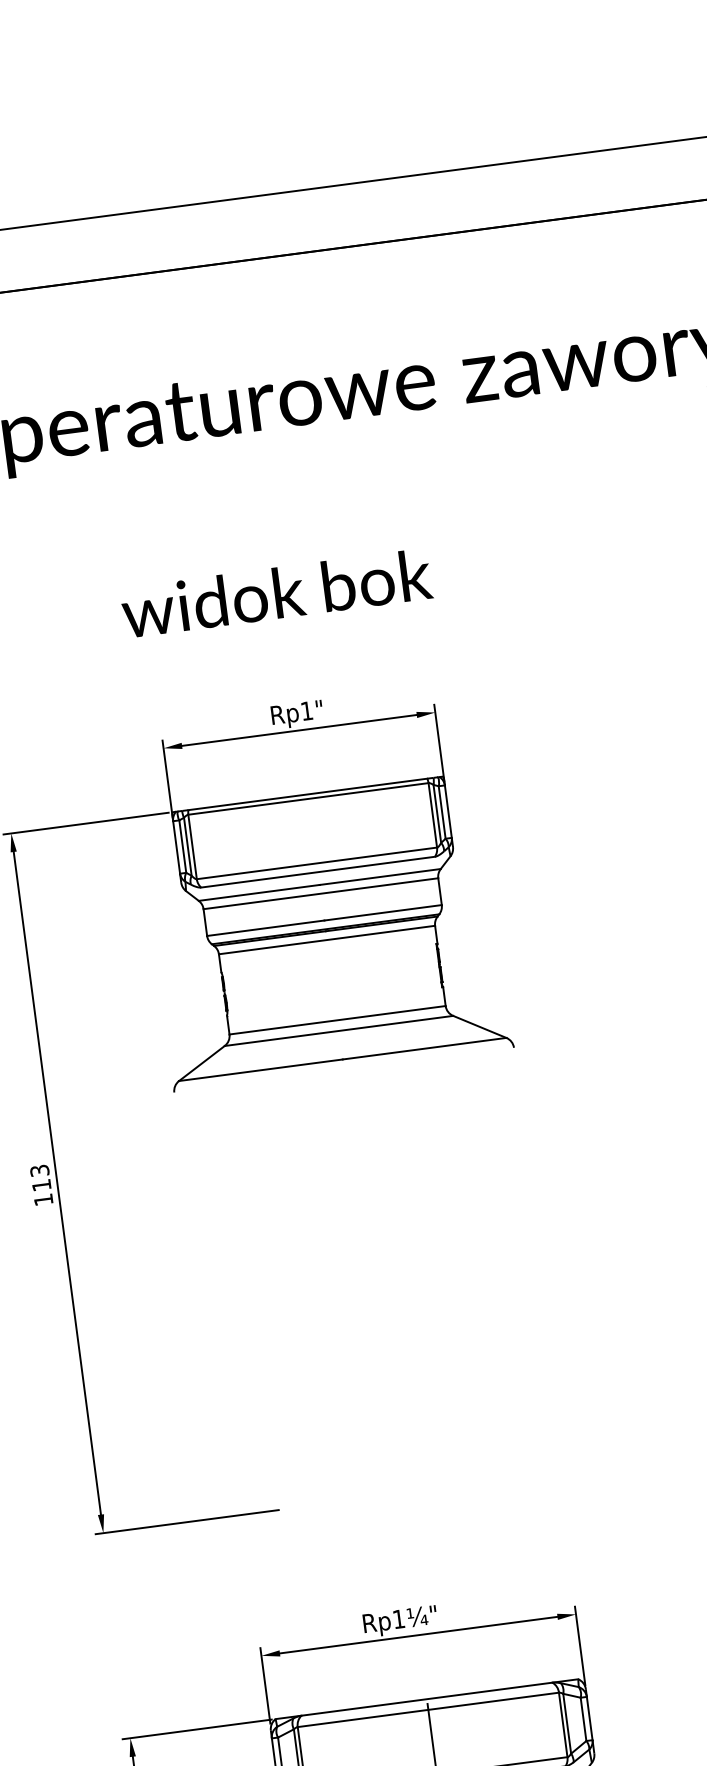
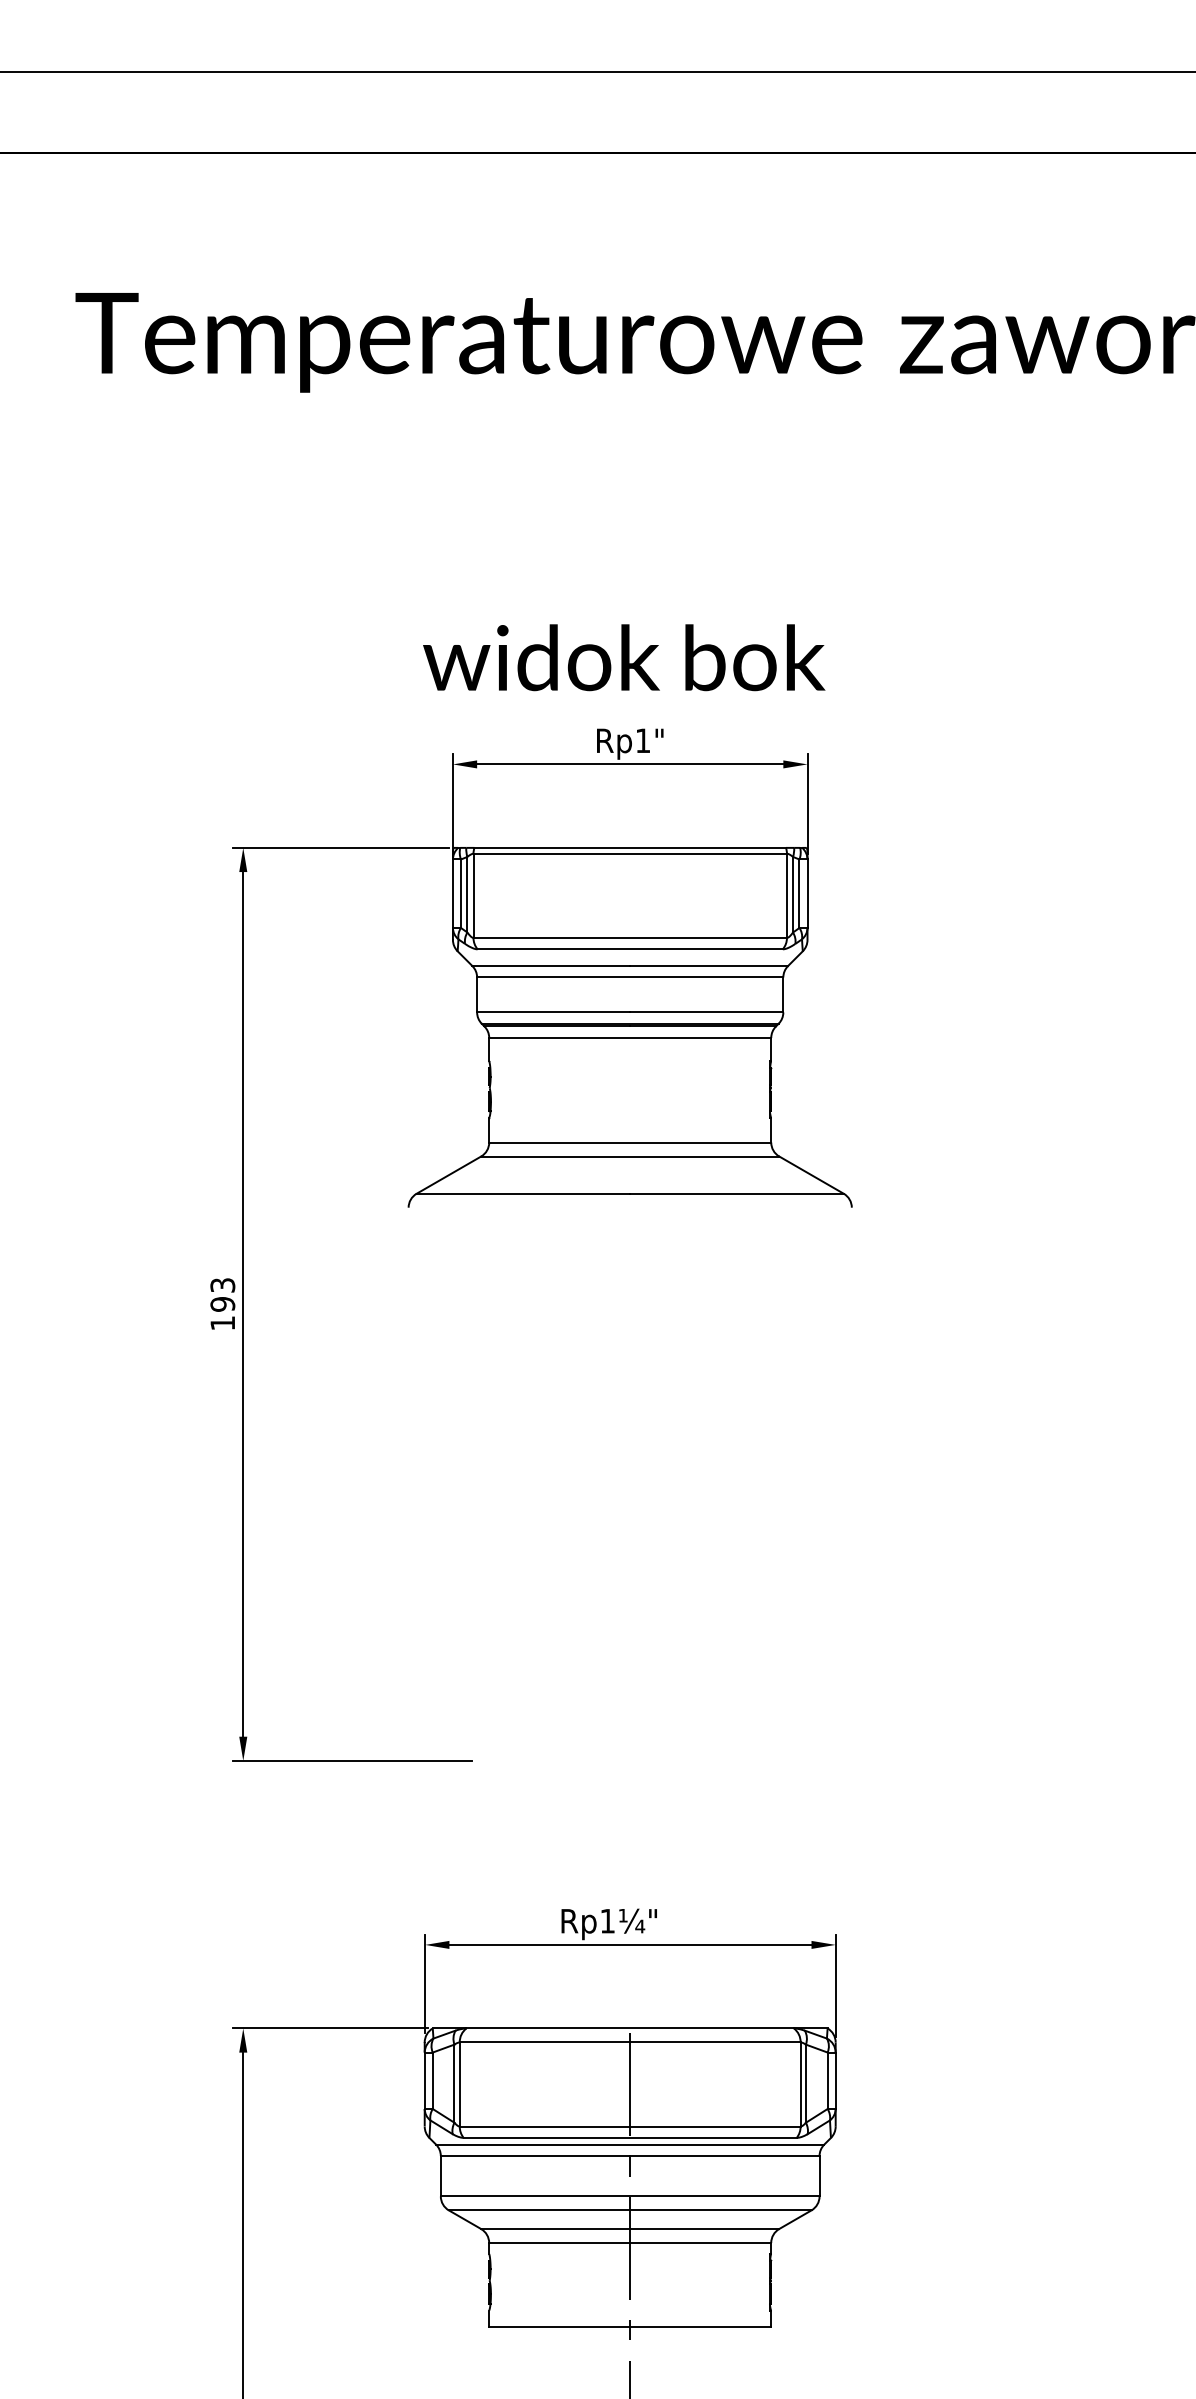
text: (276, 593) -> (624, 657), moved
text: (41, 1185) -> (222, 1304), 113 -> 193

